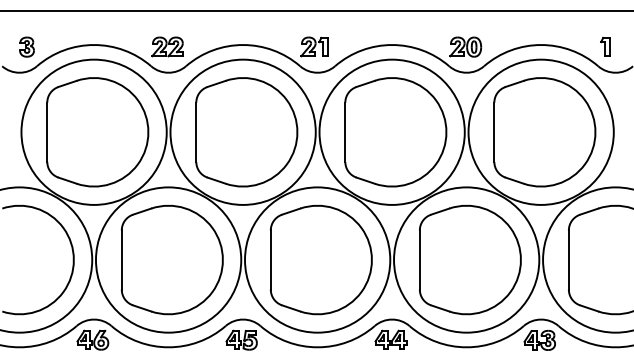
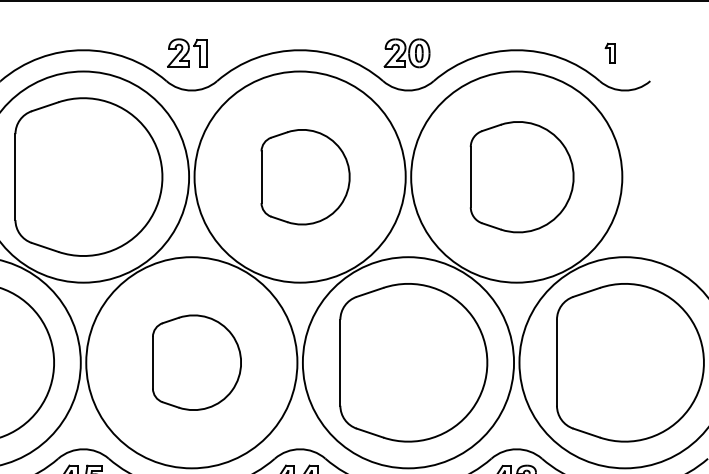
part: (605, 46) -> (610, 52), size x0.7
part: (395, 132) -> (305, 177), size x0.6
part: (544, 132) -> (521, 177), size x0.7
part: (320, 259) -> (195, 361), size x0.6

